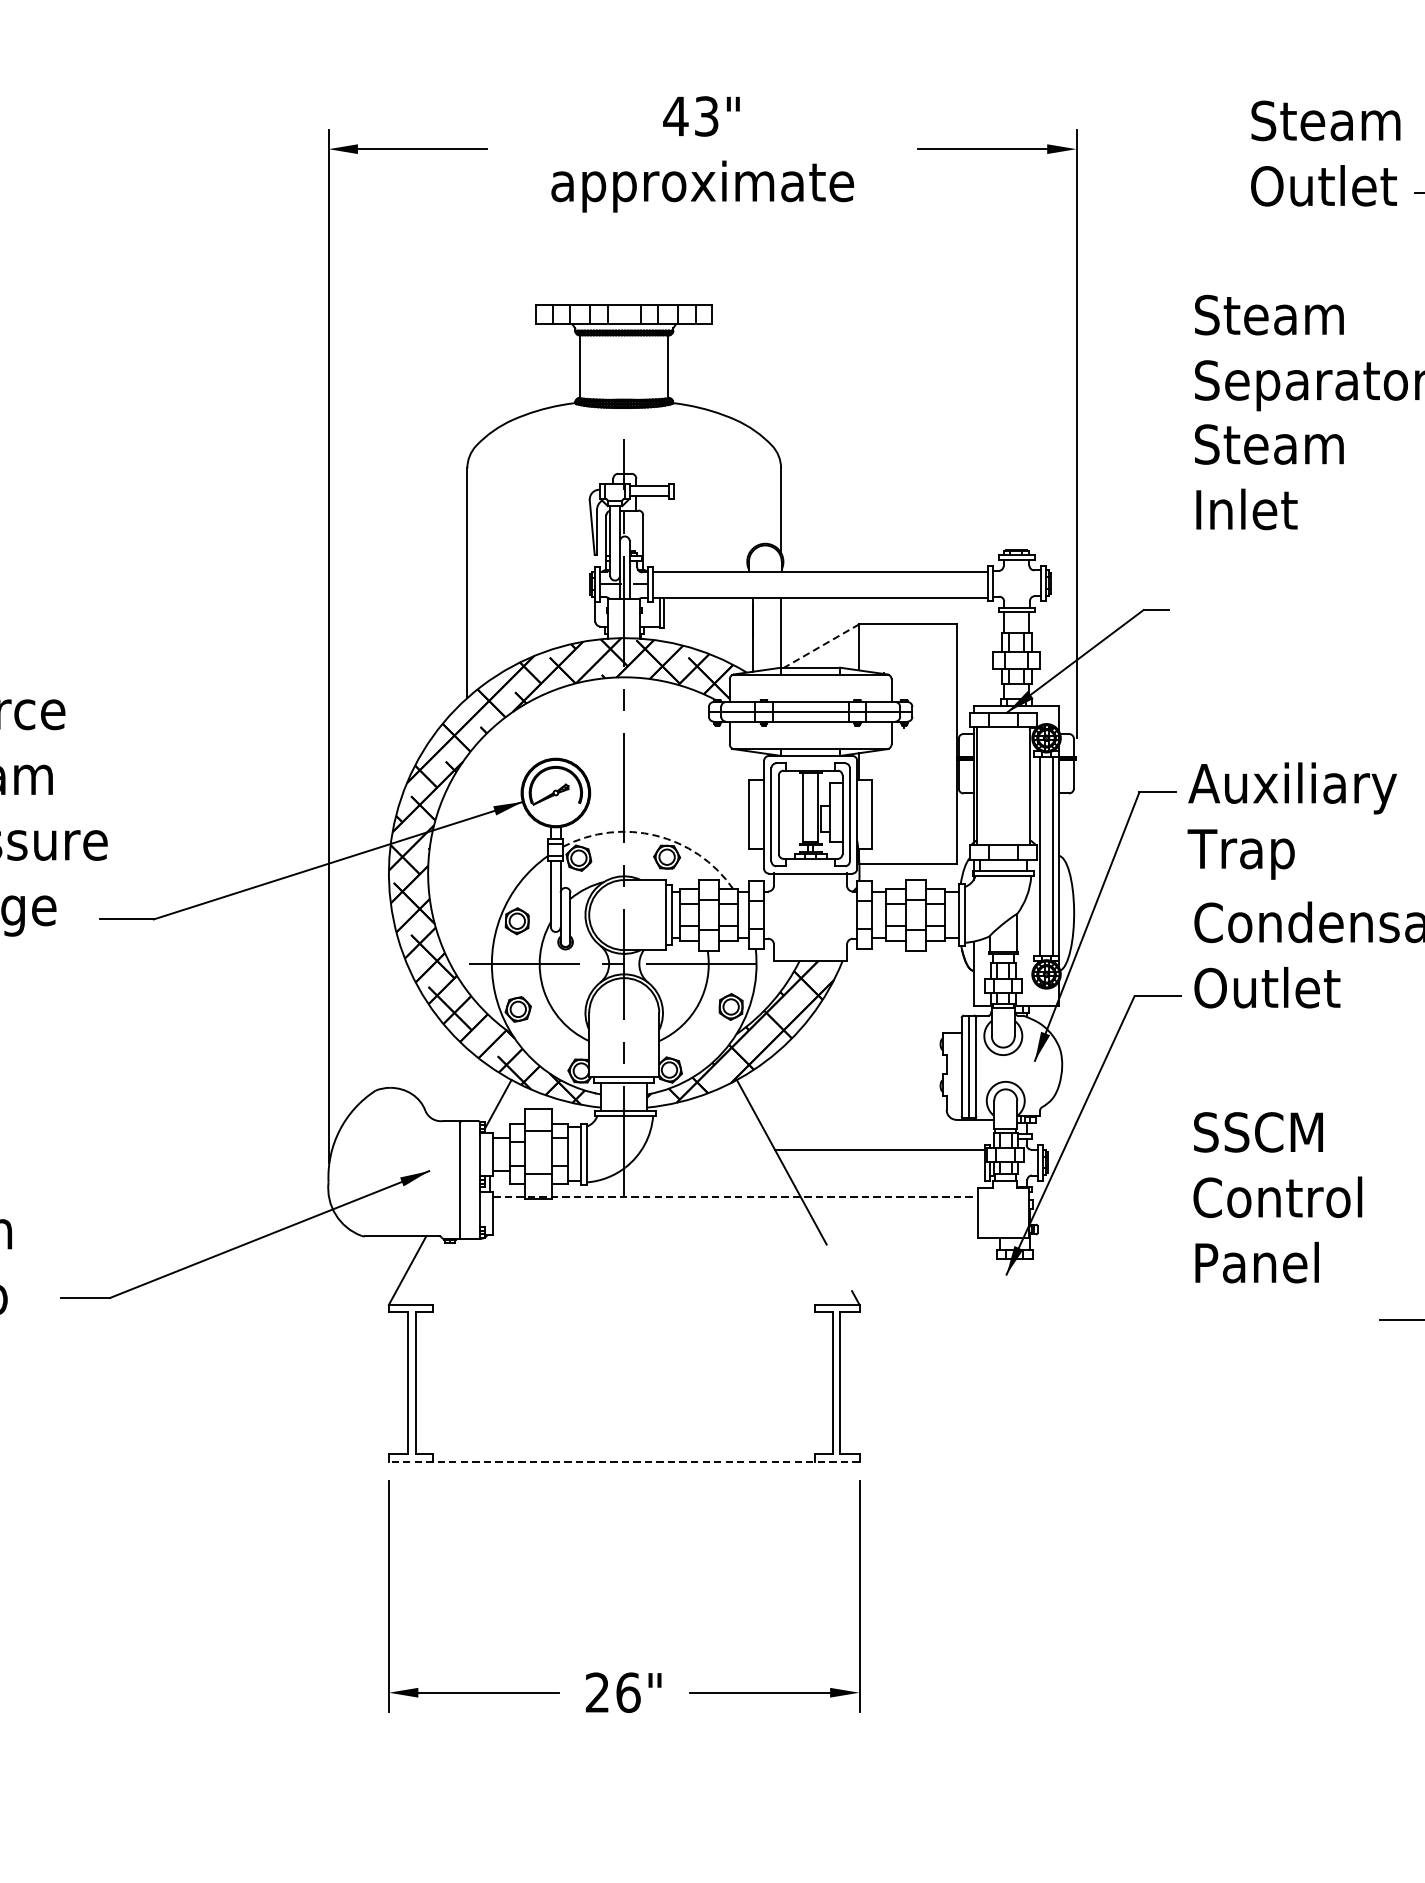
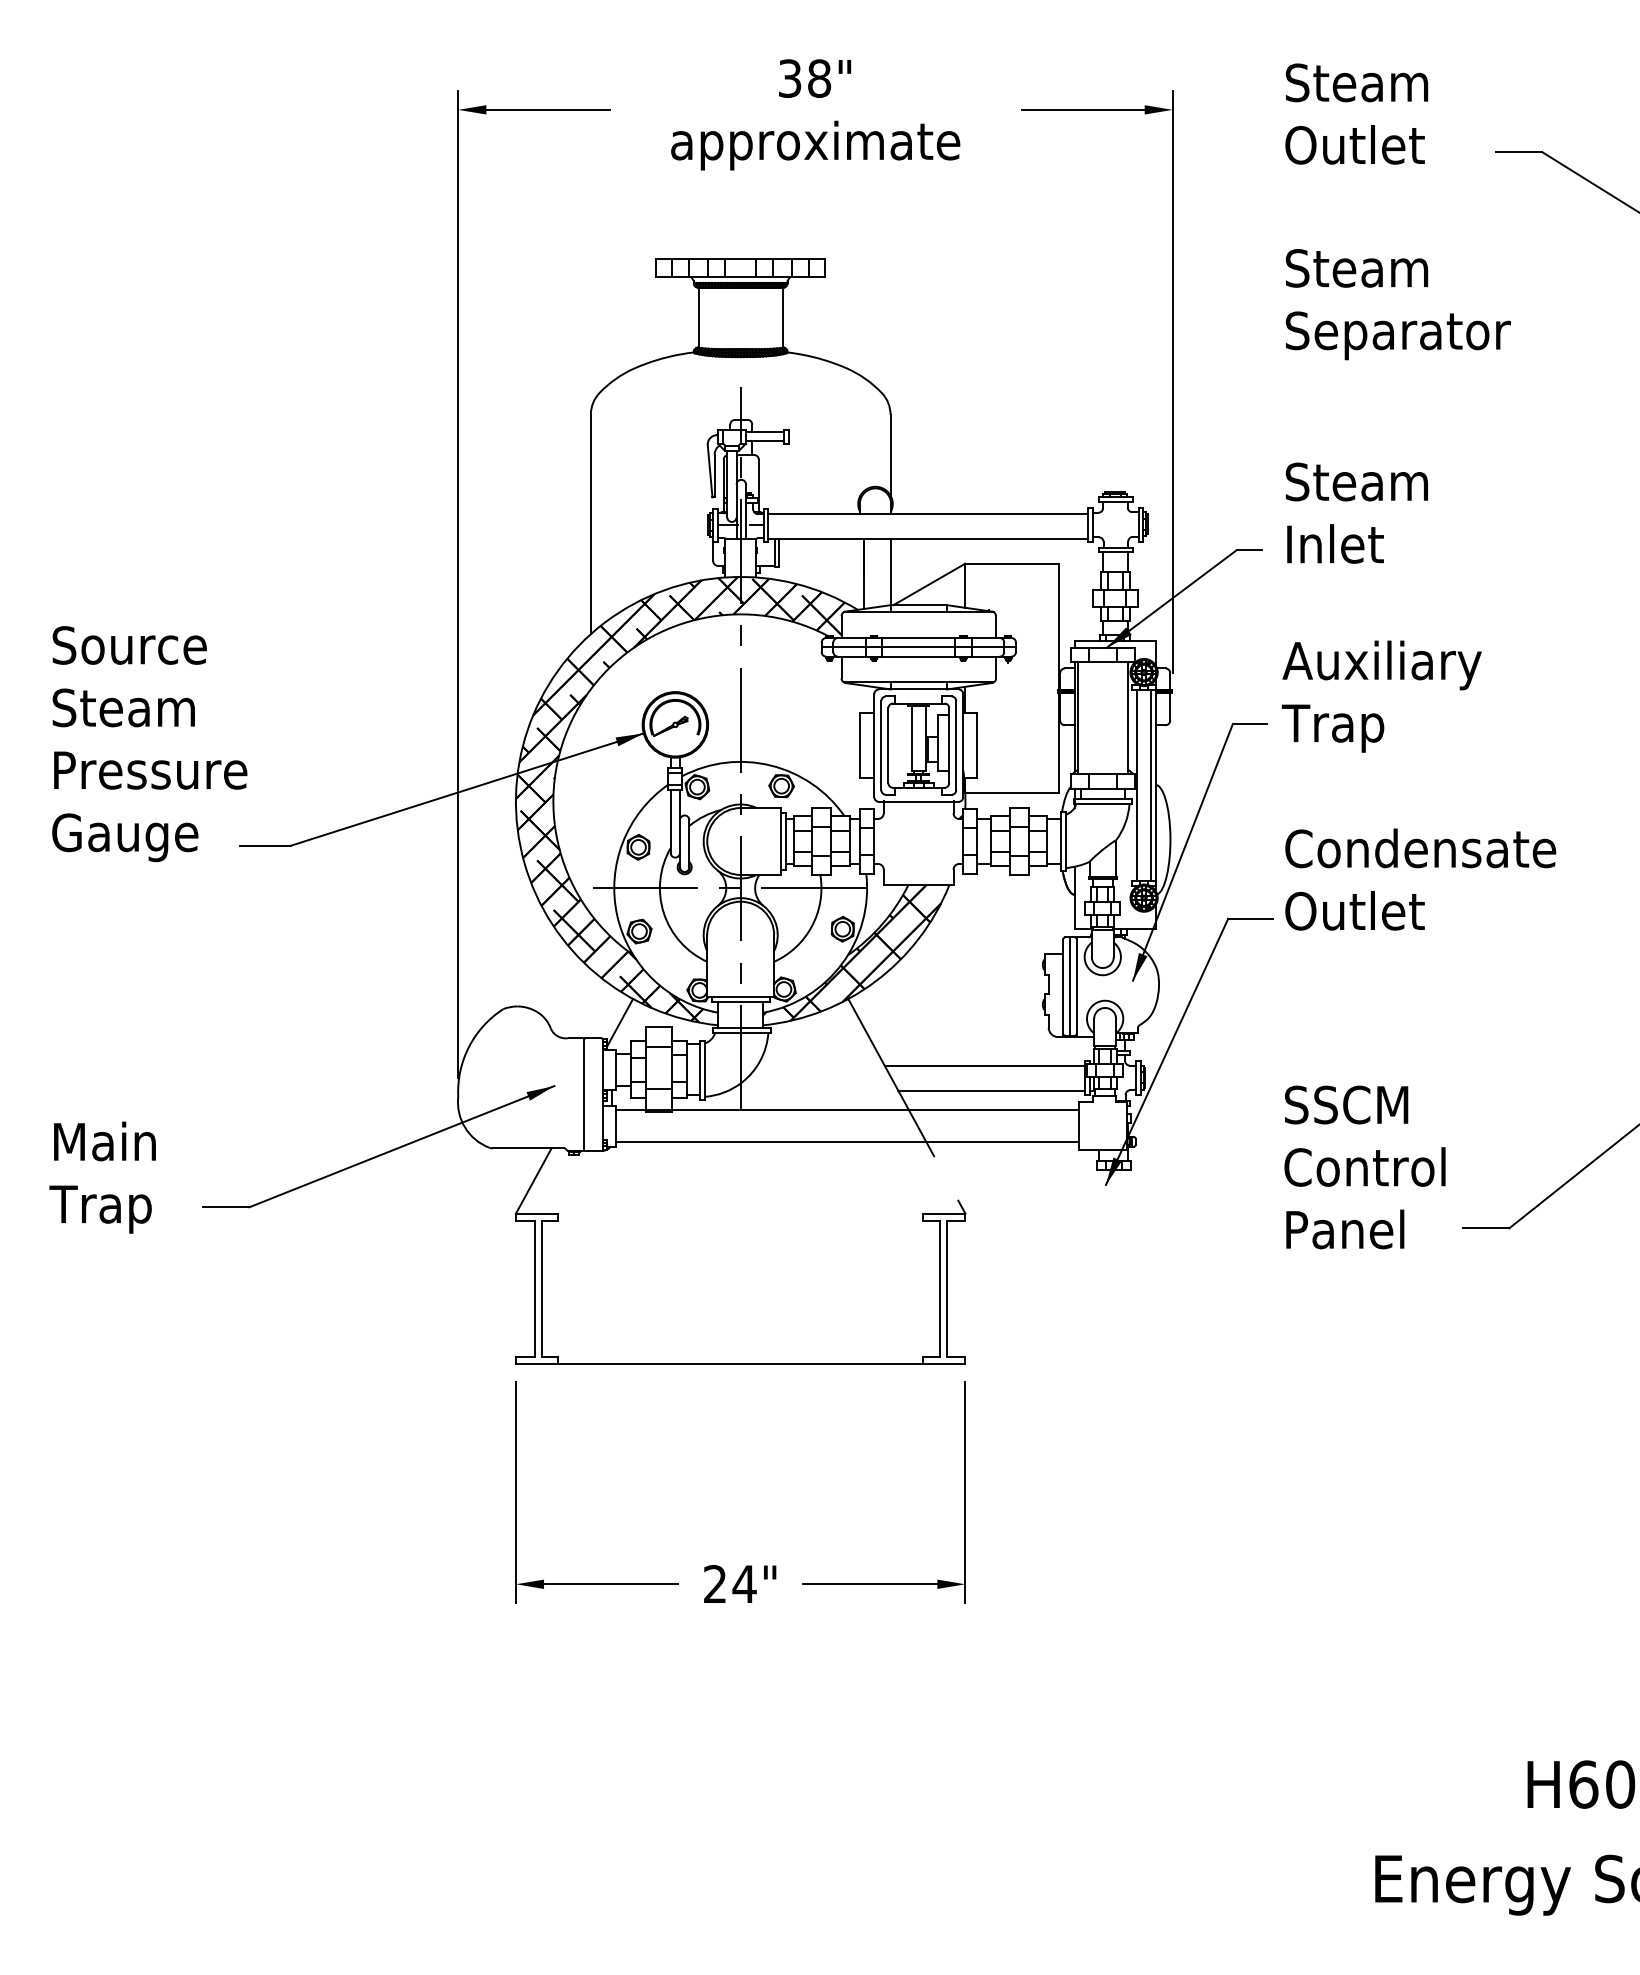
text: (691, 116) -> (804, 78), 43" -> 38"
text: (1325, 152) -> (1356, 113), moved
text: (1268, 476) -> (1356, 512), moved
line: (820, 646) -> (928, 584), dashed -> solid
text: (1291, 820) -> (1381, 696), moved
arc: (656, 835) -> (771, 765), dashed -> solid
line: (886, 1175) -> (991, 1090), added
line: (736, 1196) -> (847, 1110), dashed -> solid
text: (1277, 1197) -> (1364, 1167), moved
line: (734, 1230) -> (846, 1142), added
line: (624, 1461) -> (740, 1363), dashed -> solid
text: (628, 1691) -> (744, 1583), 26" -> 24"

